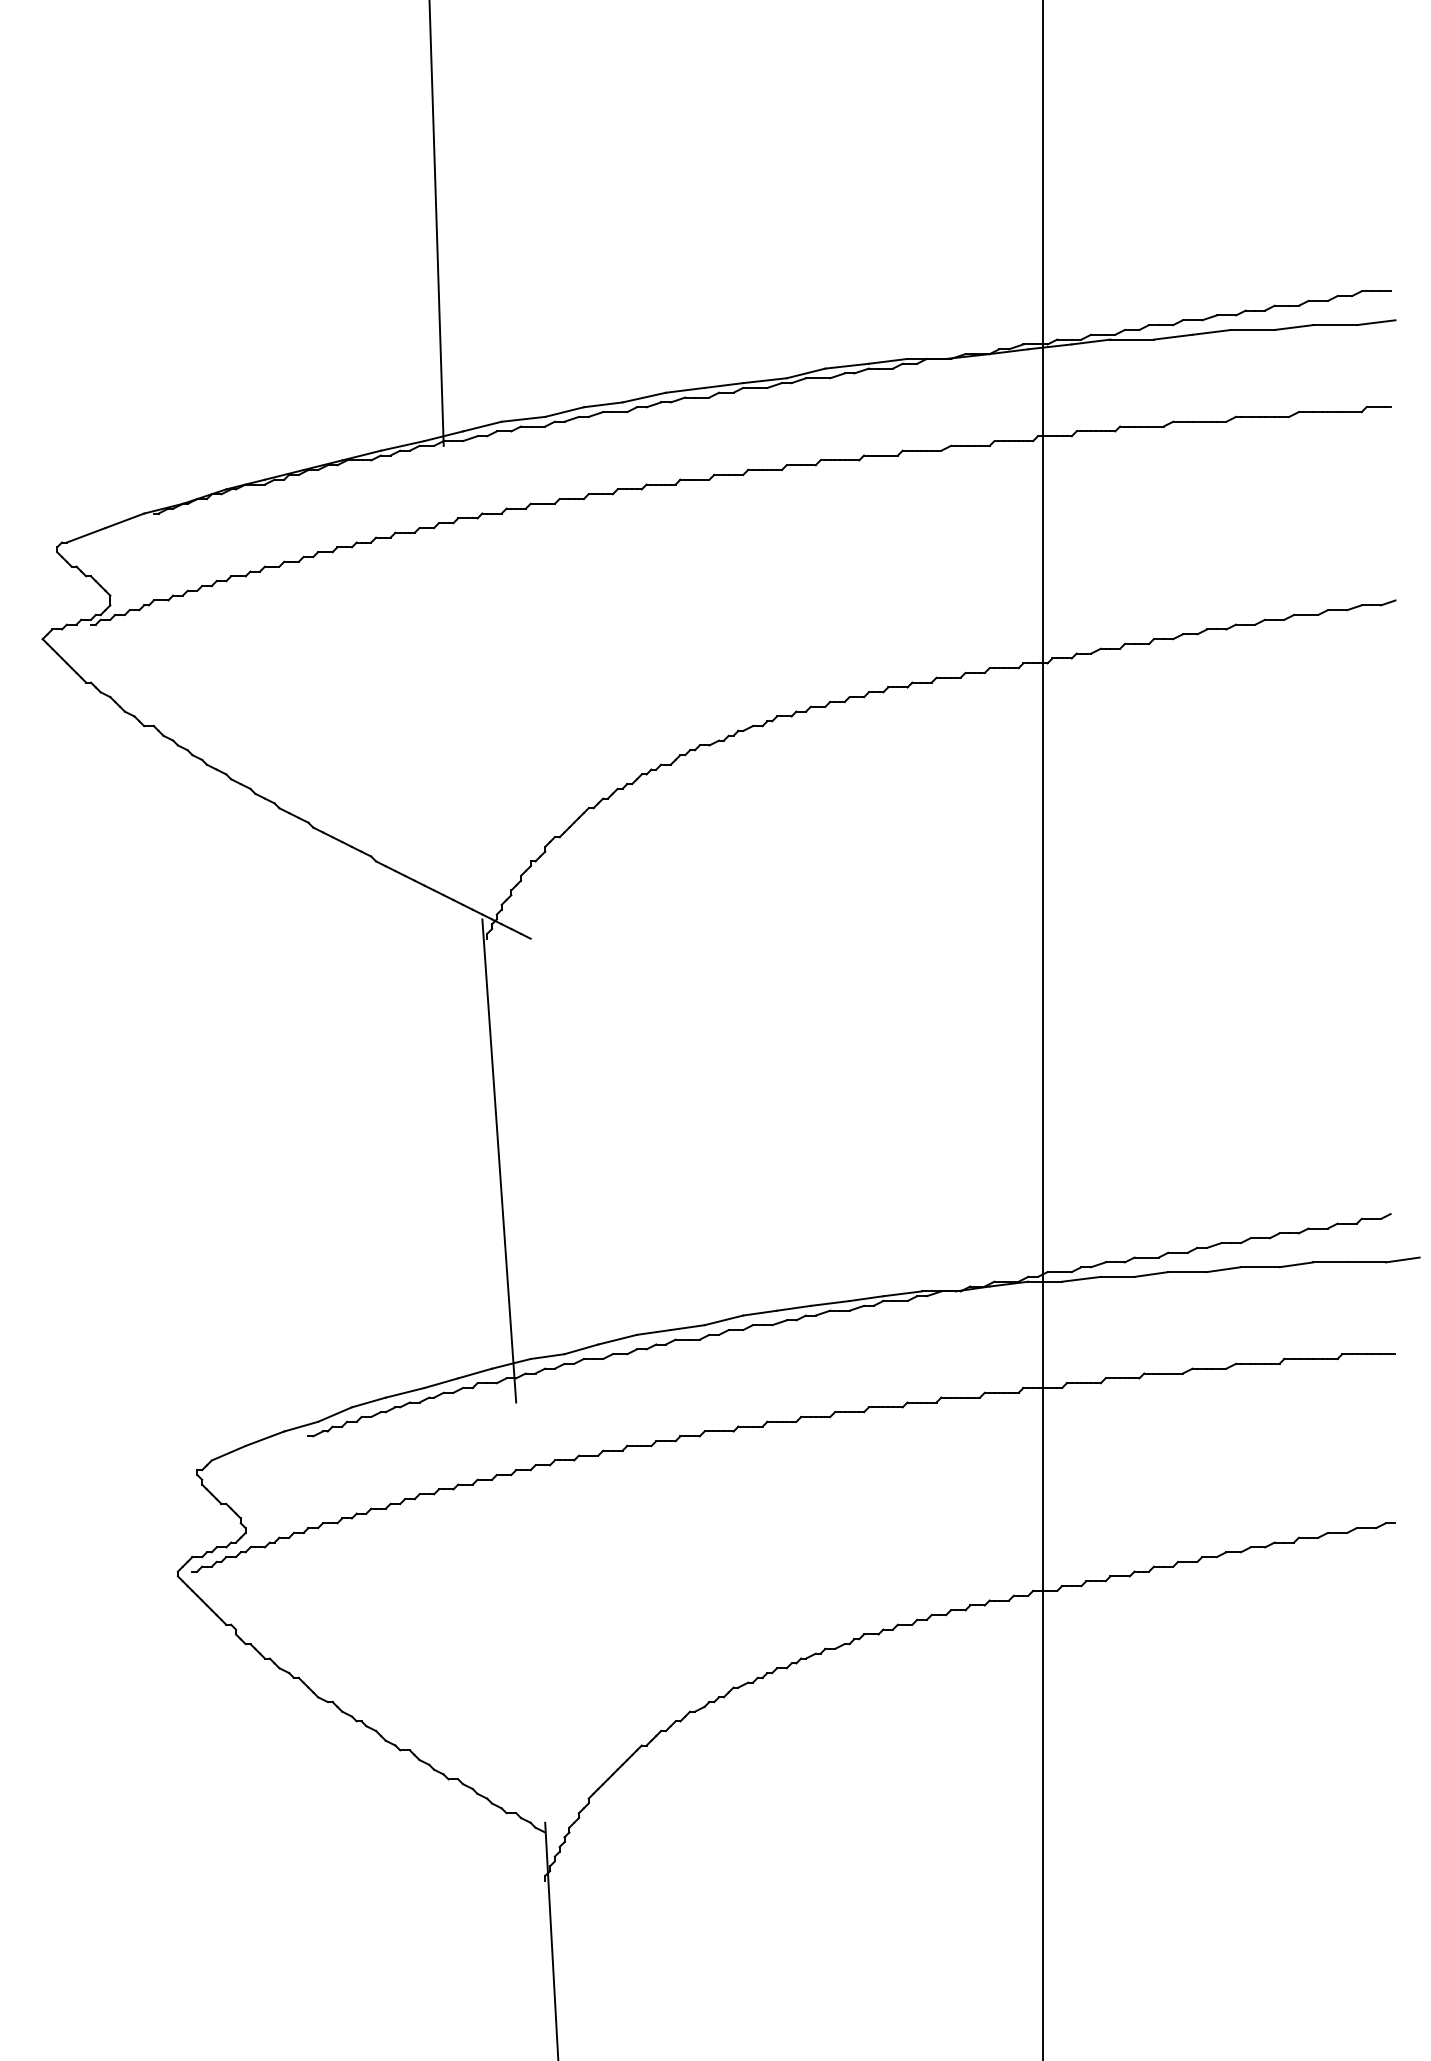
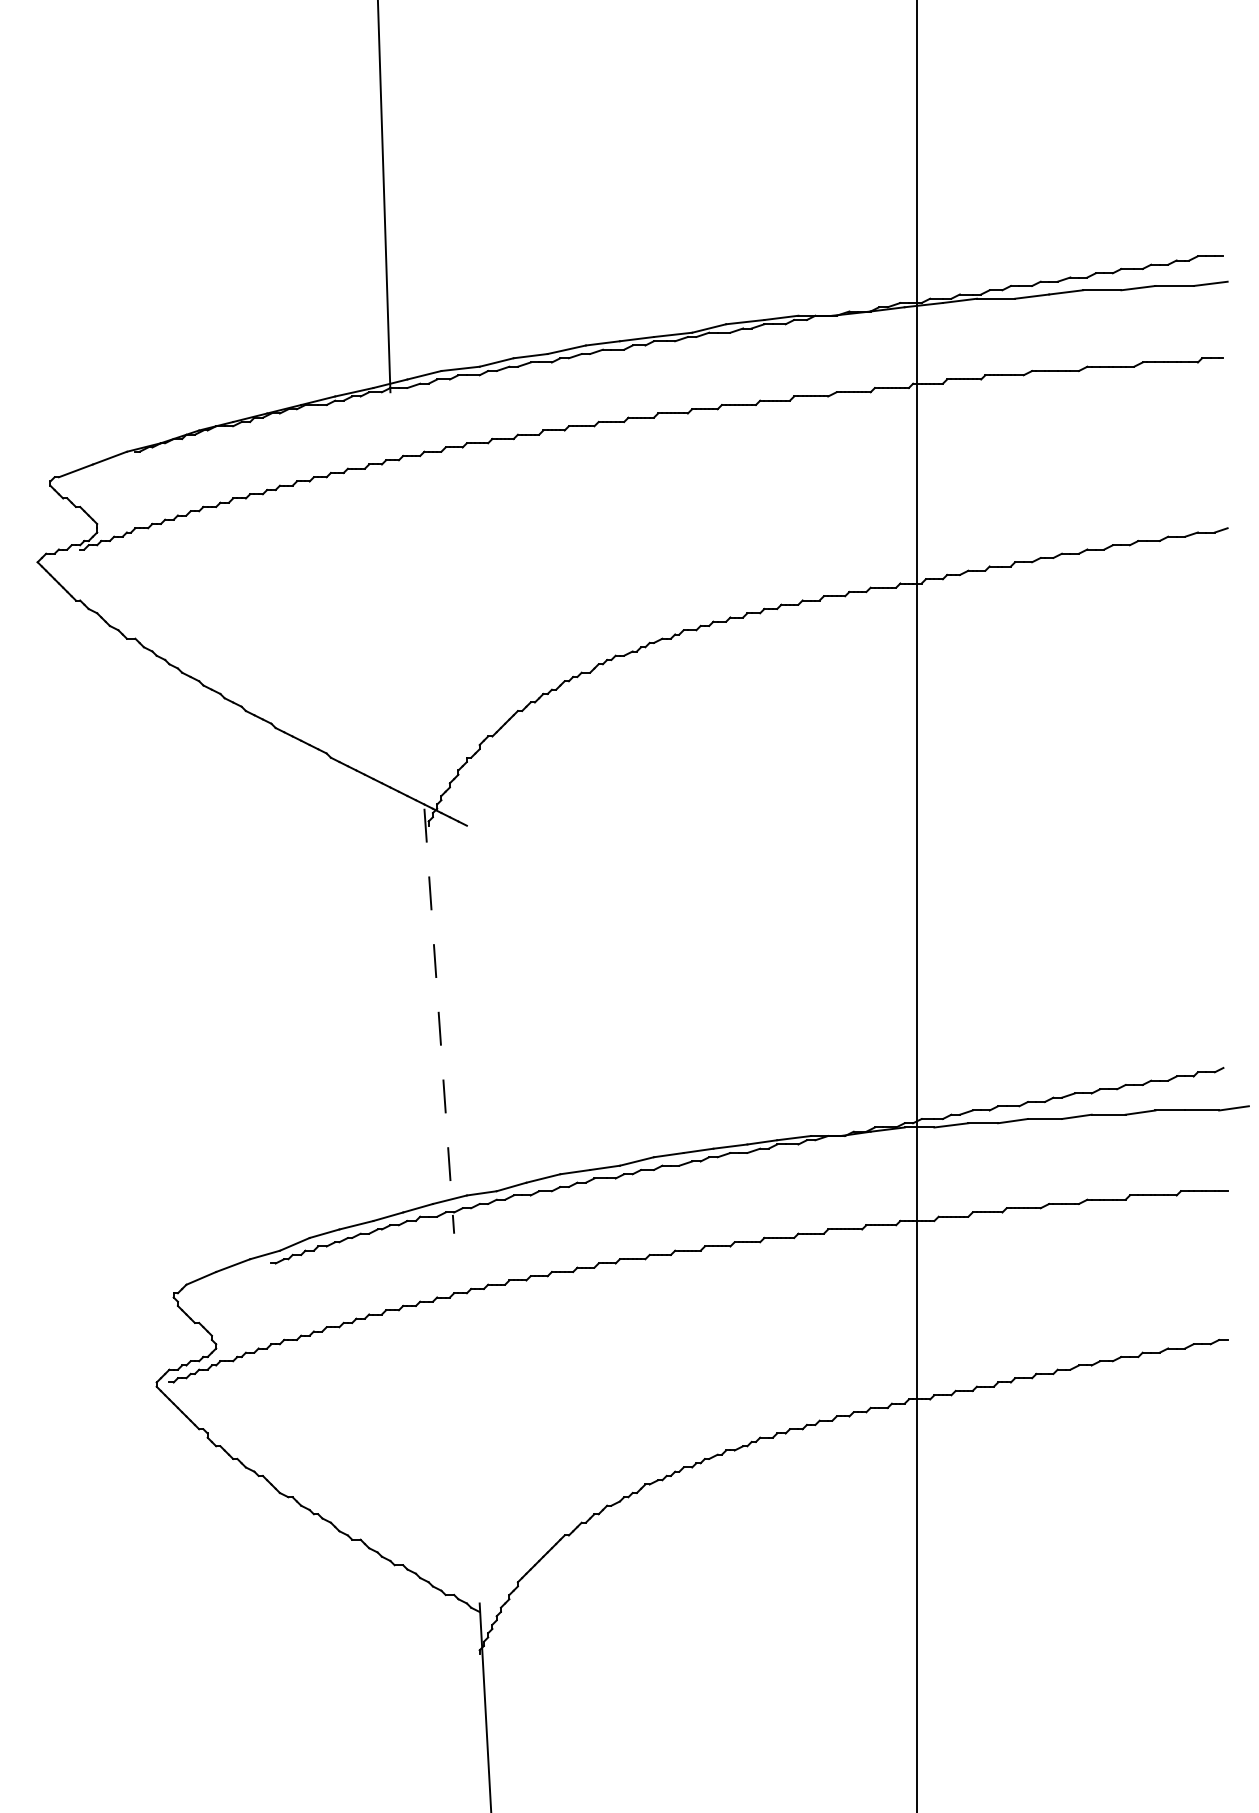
line: (499, 1161) -> (439, 1021), solid -> dashed

